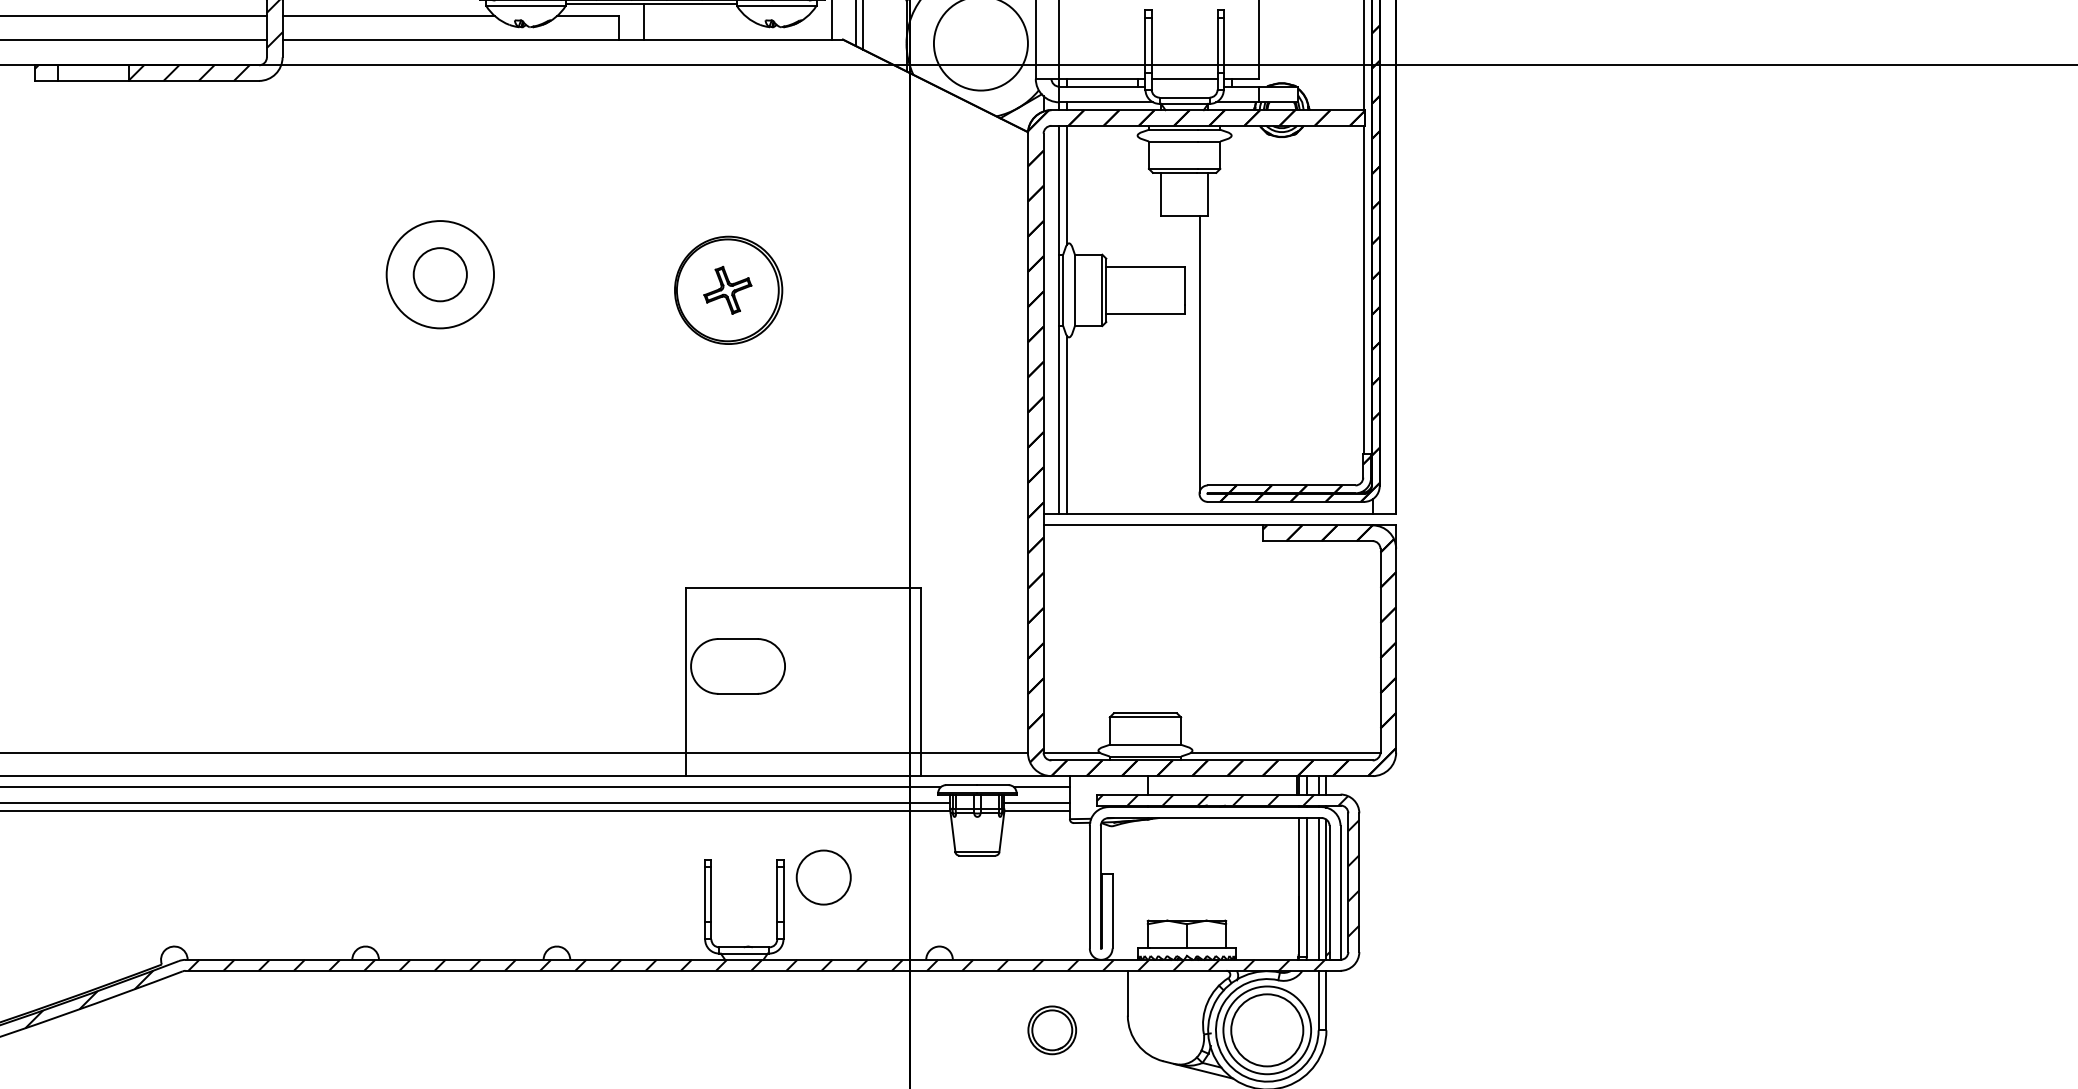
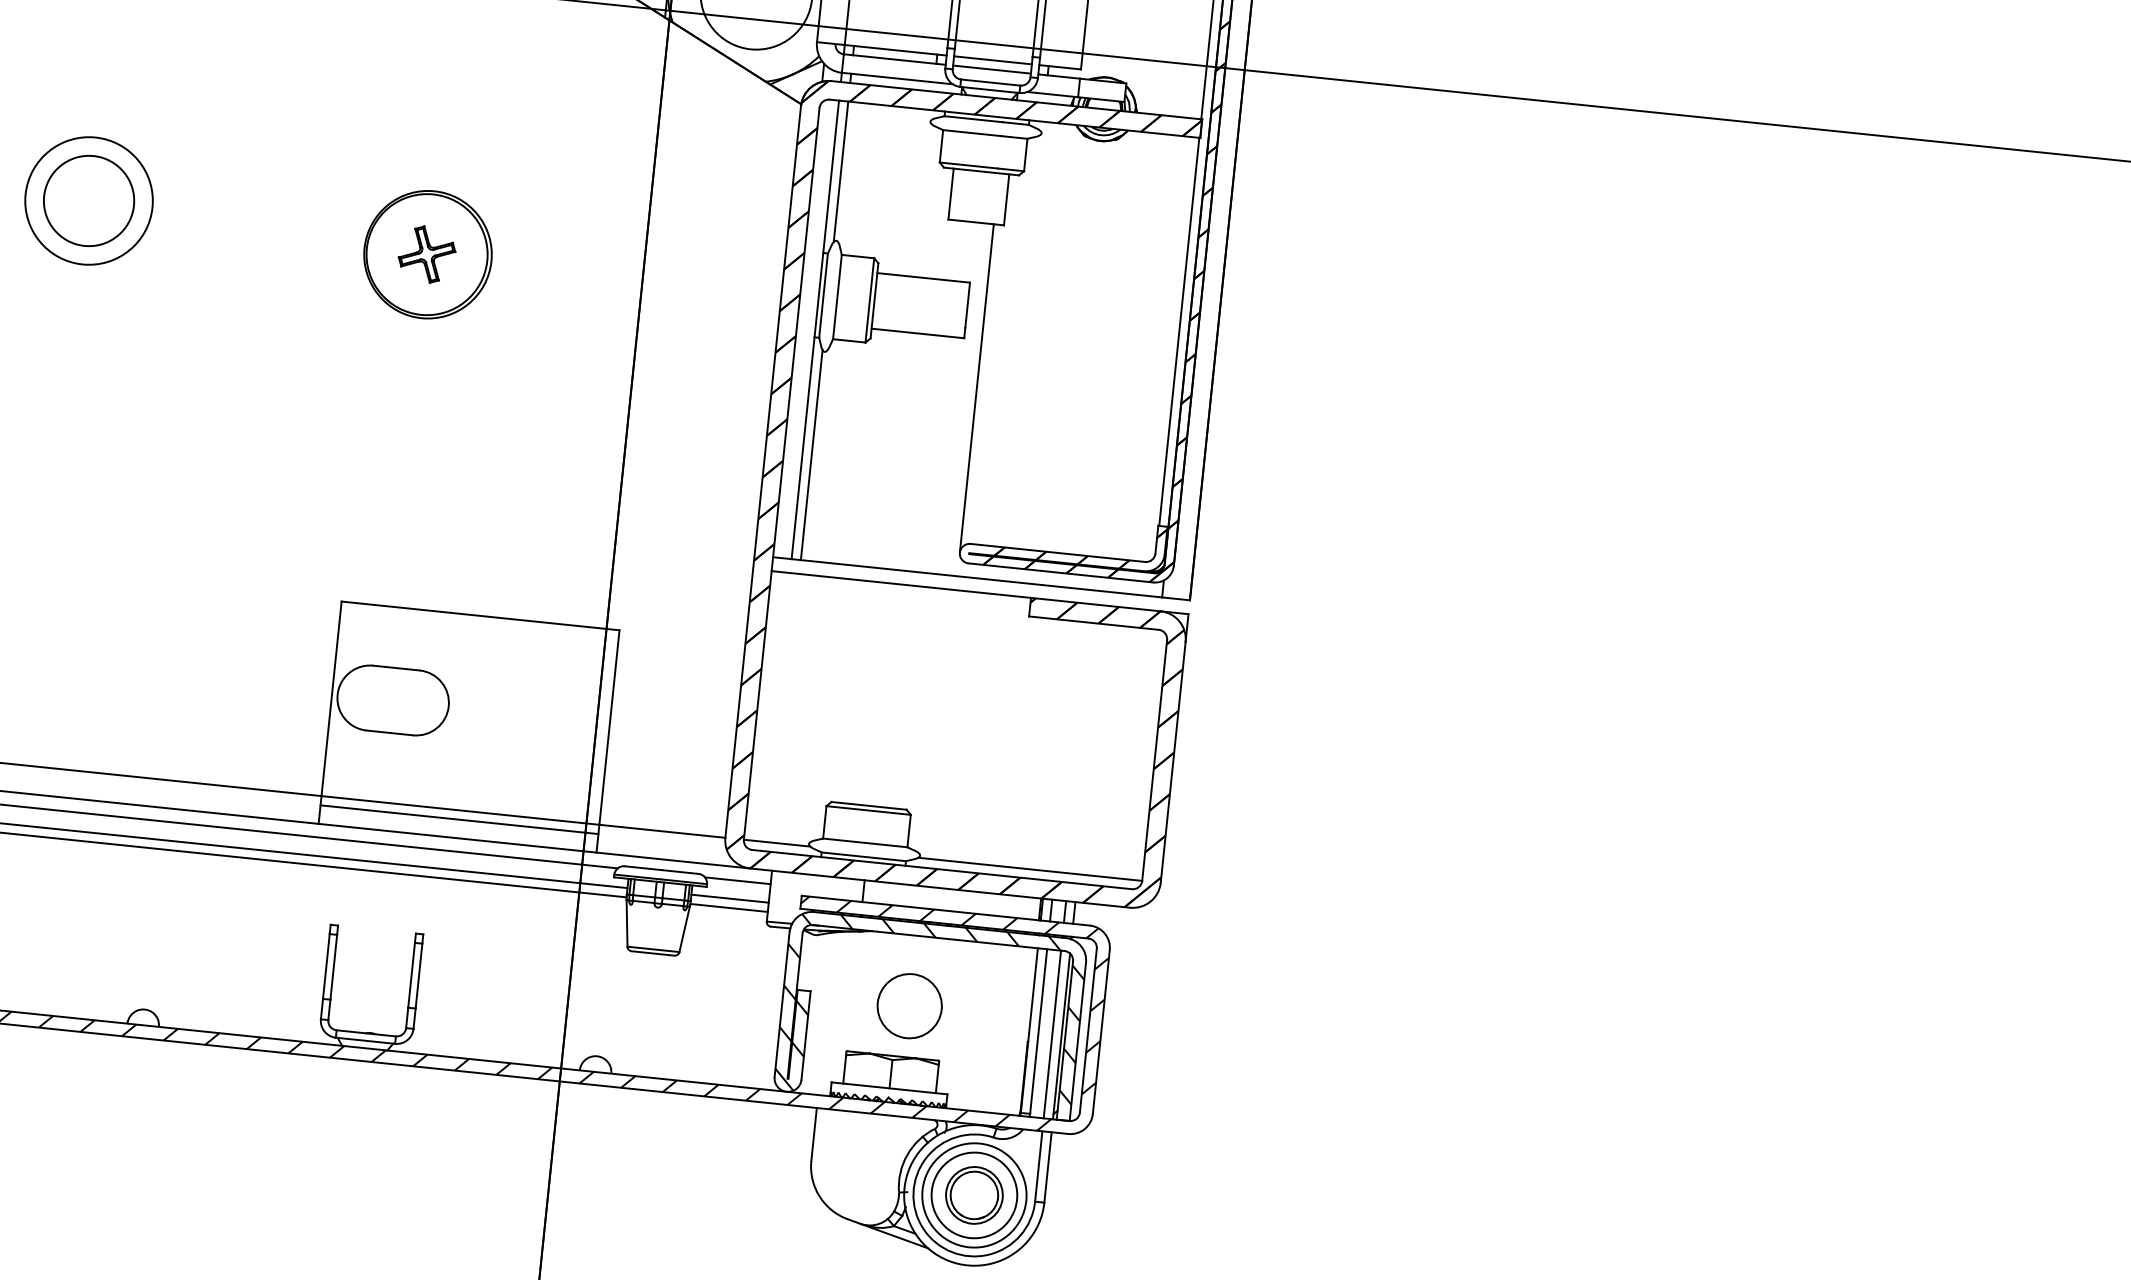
line: (1184, 86) -> (991, 69), added
circle: (440, 274) -> (89, 200), size x1.43
line: (803, 760) -> (459, 819), added
circle: (823, 877) -> (909, 1006), moved
hatch: (1214, 882) -> (930, 1014), added
part: (1052, 1030) -> (974, 1195), moved

